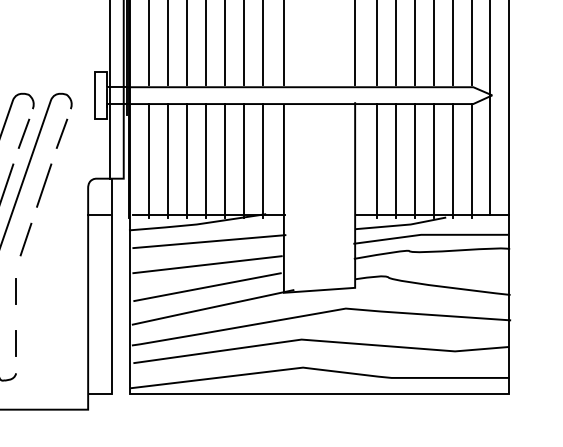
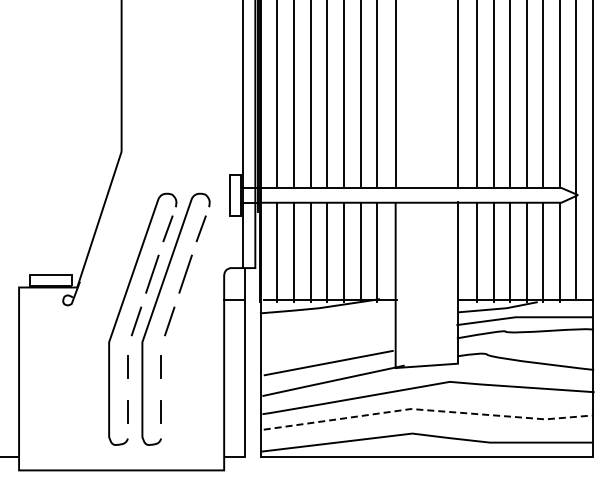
line: (208, 240) -> (329, 322), removed
line: (207, 263) -> (328, 342), removed
line: (321, 341) -> (428, 410), solid -> dashed

